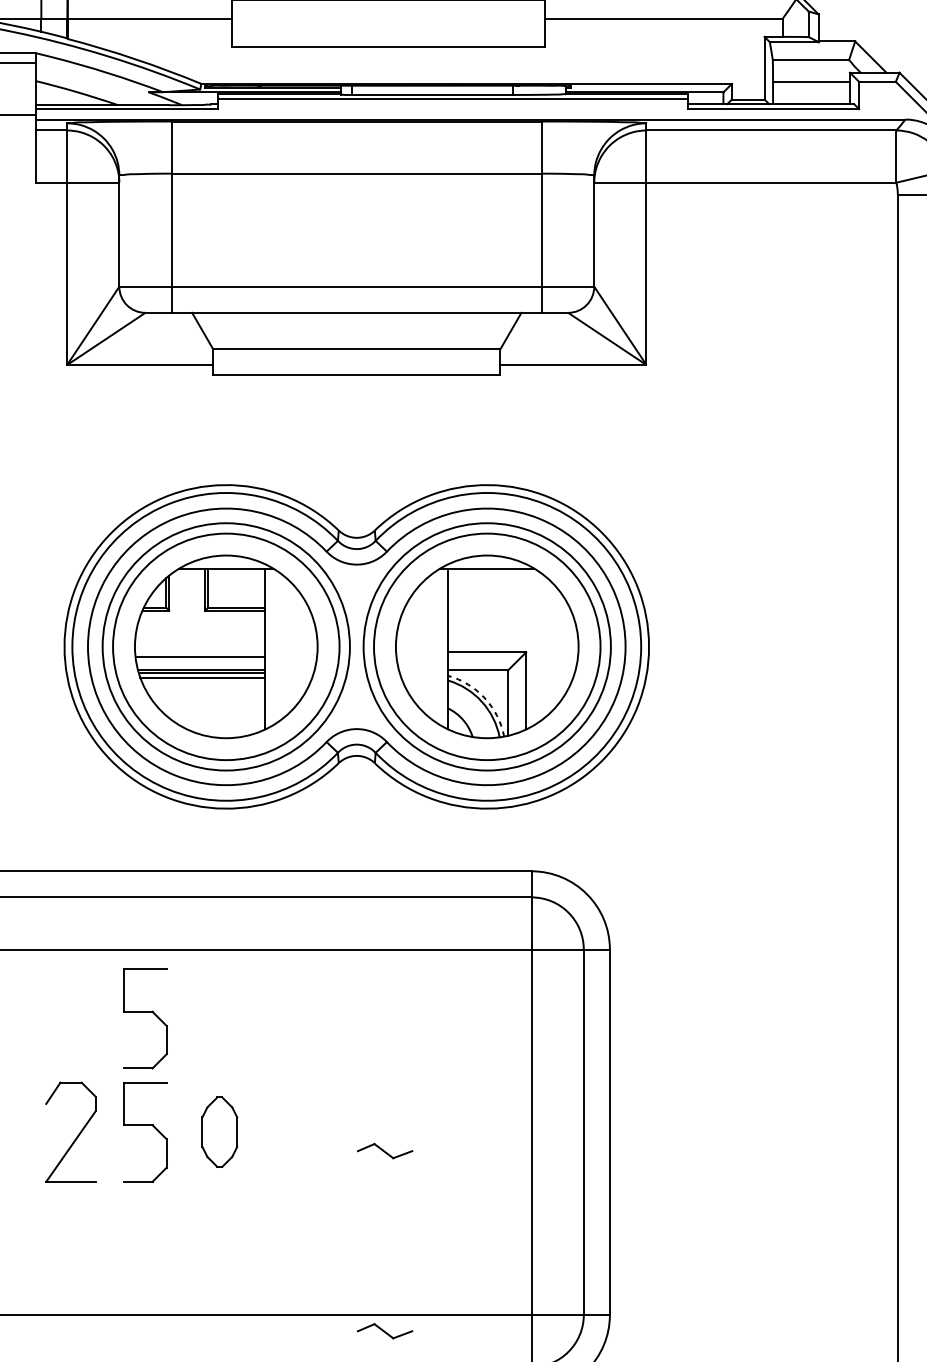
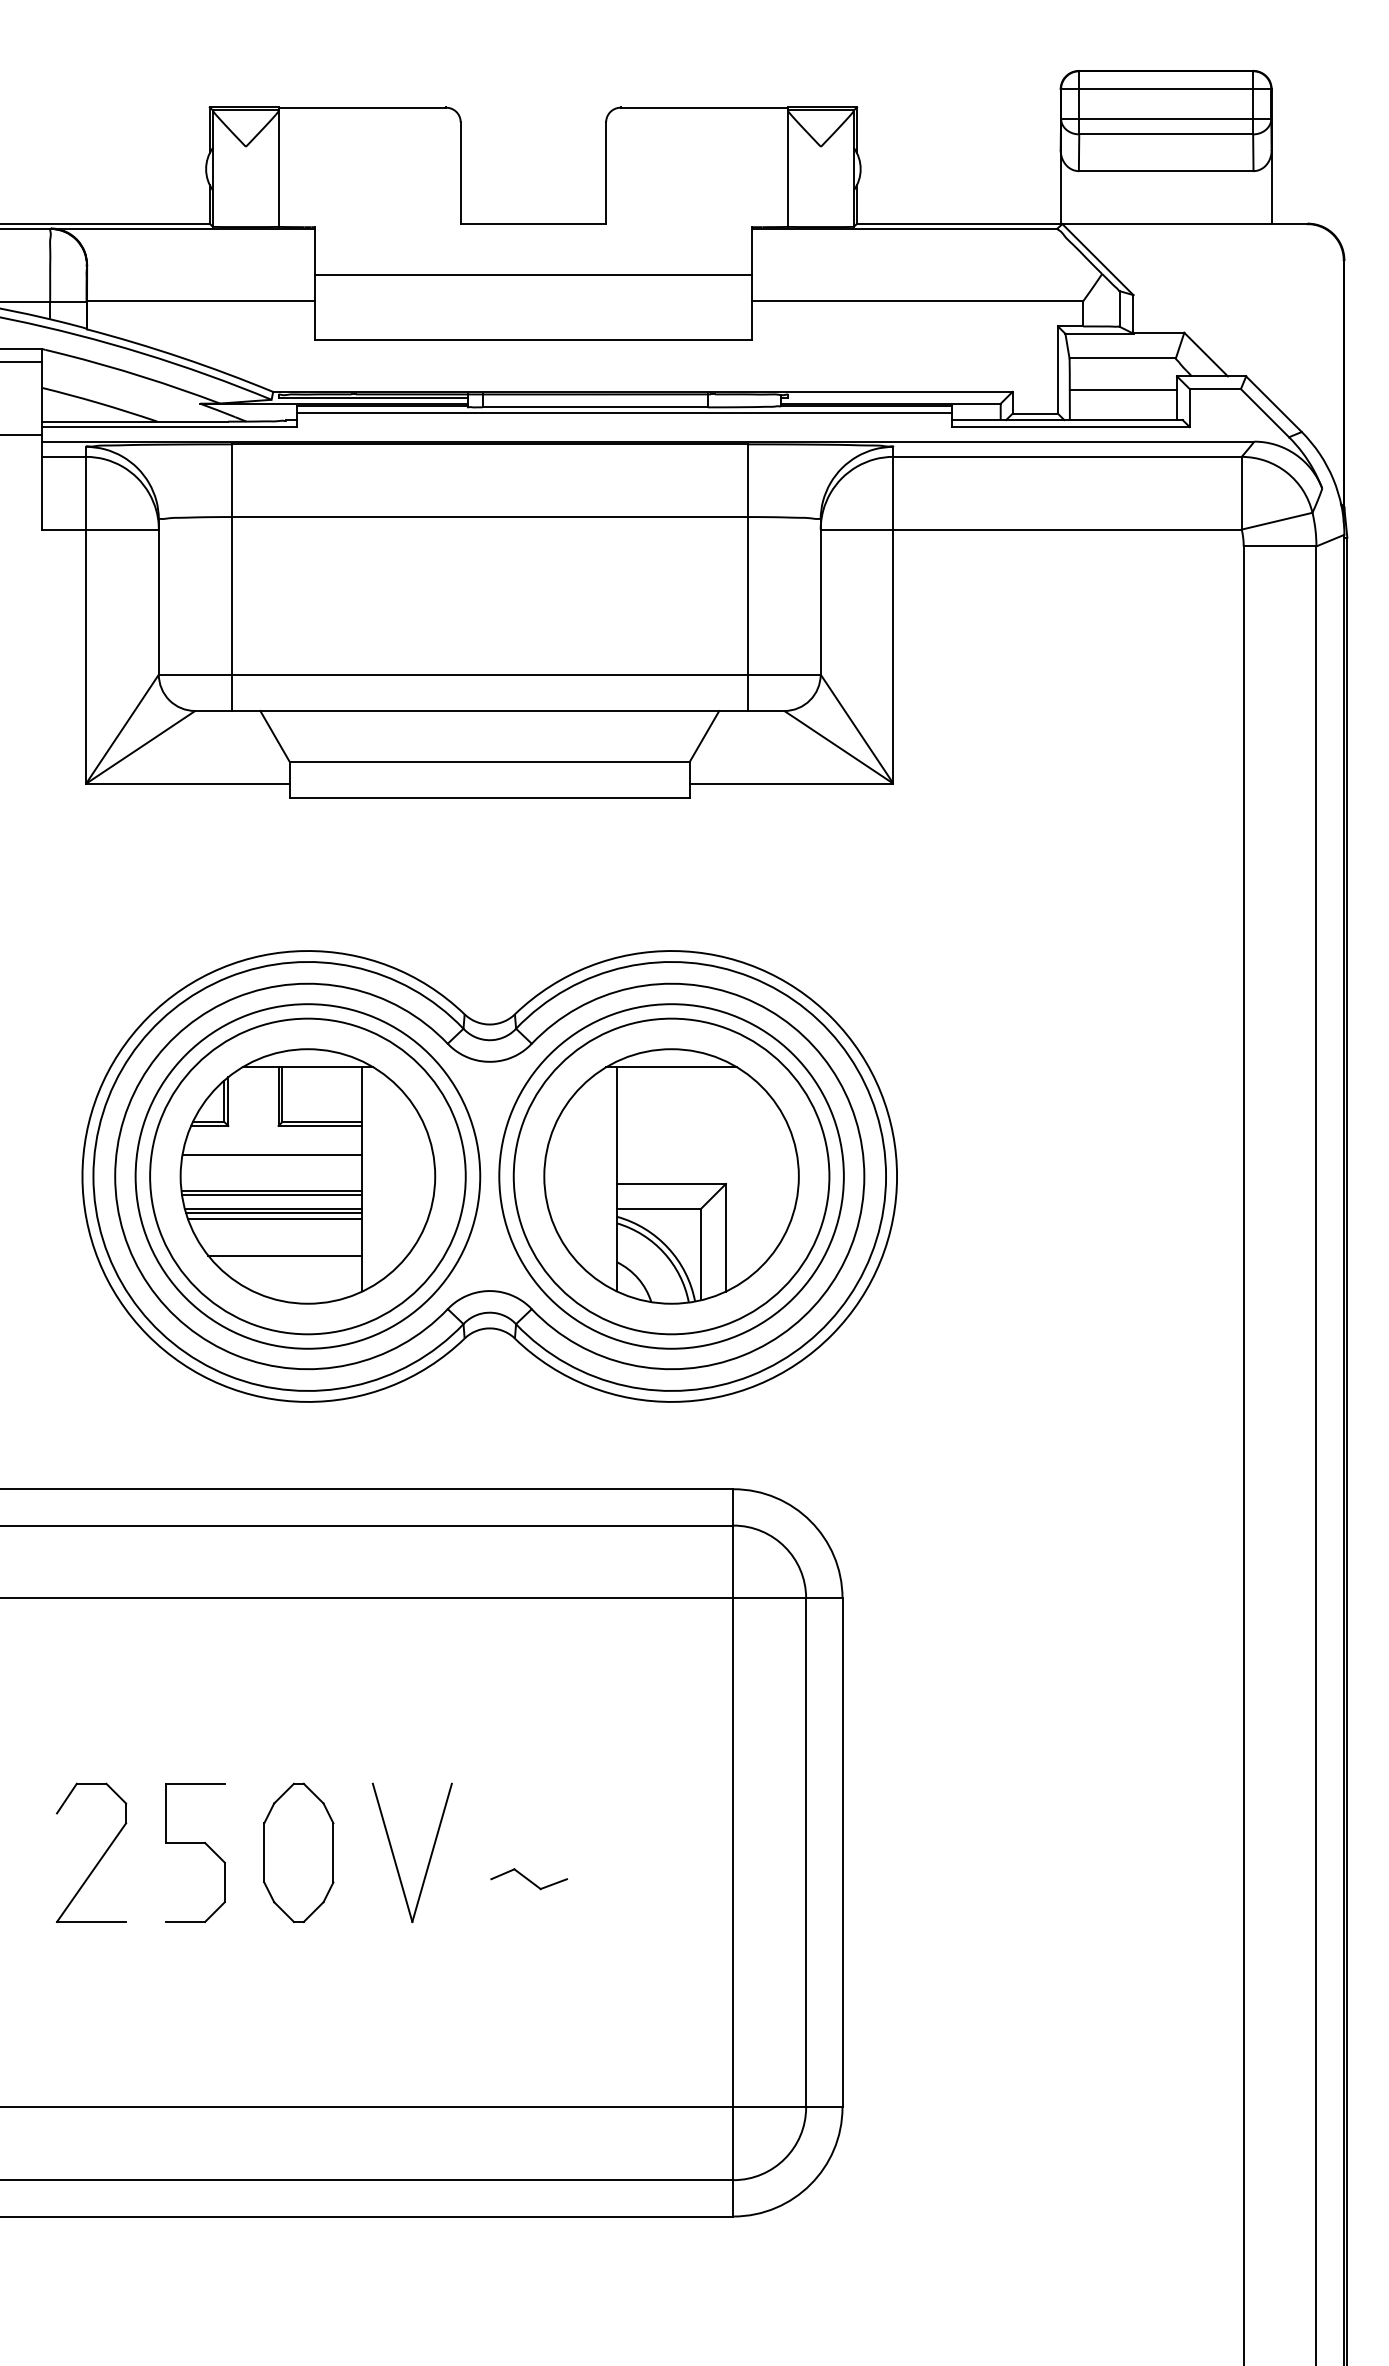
line: (200, 631) -> (272, 1154), added
line: (200, 659) -> (272, 1194), added
arc: (485, 698) -> (668, 1248), dashed -> solid
line: (210, 703) -> (285, 1255), added
part: (145, 1012) -> (195, 1685), removed
part: (219, 1131) -> (298, 1852), size x1.43
part: (289, 1136) -> (395, 1858), added
part: (384, 1331) -> (528, 2130), removed

